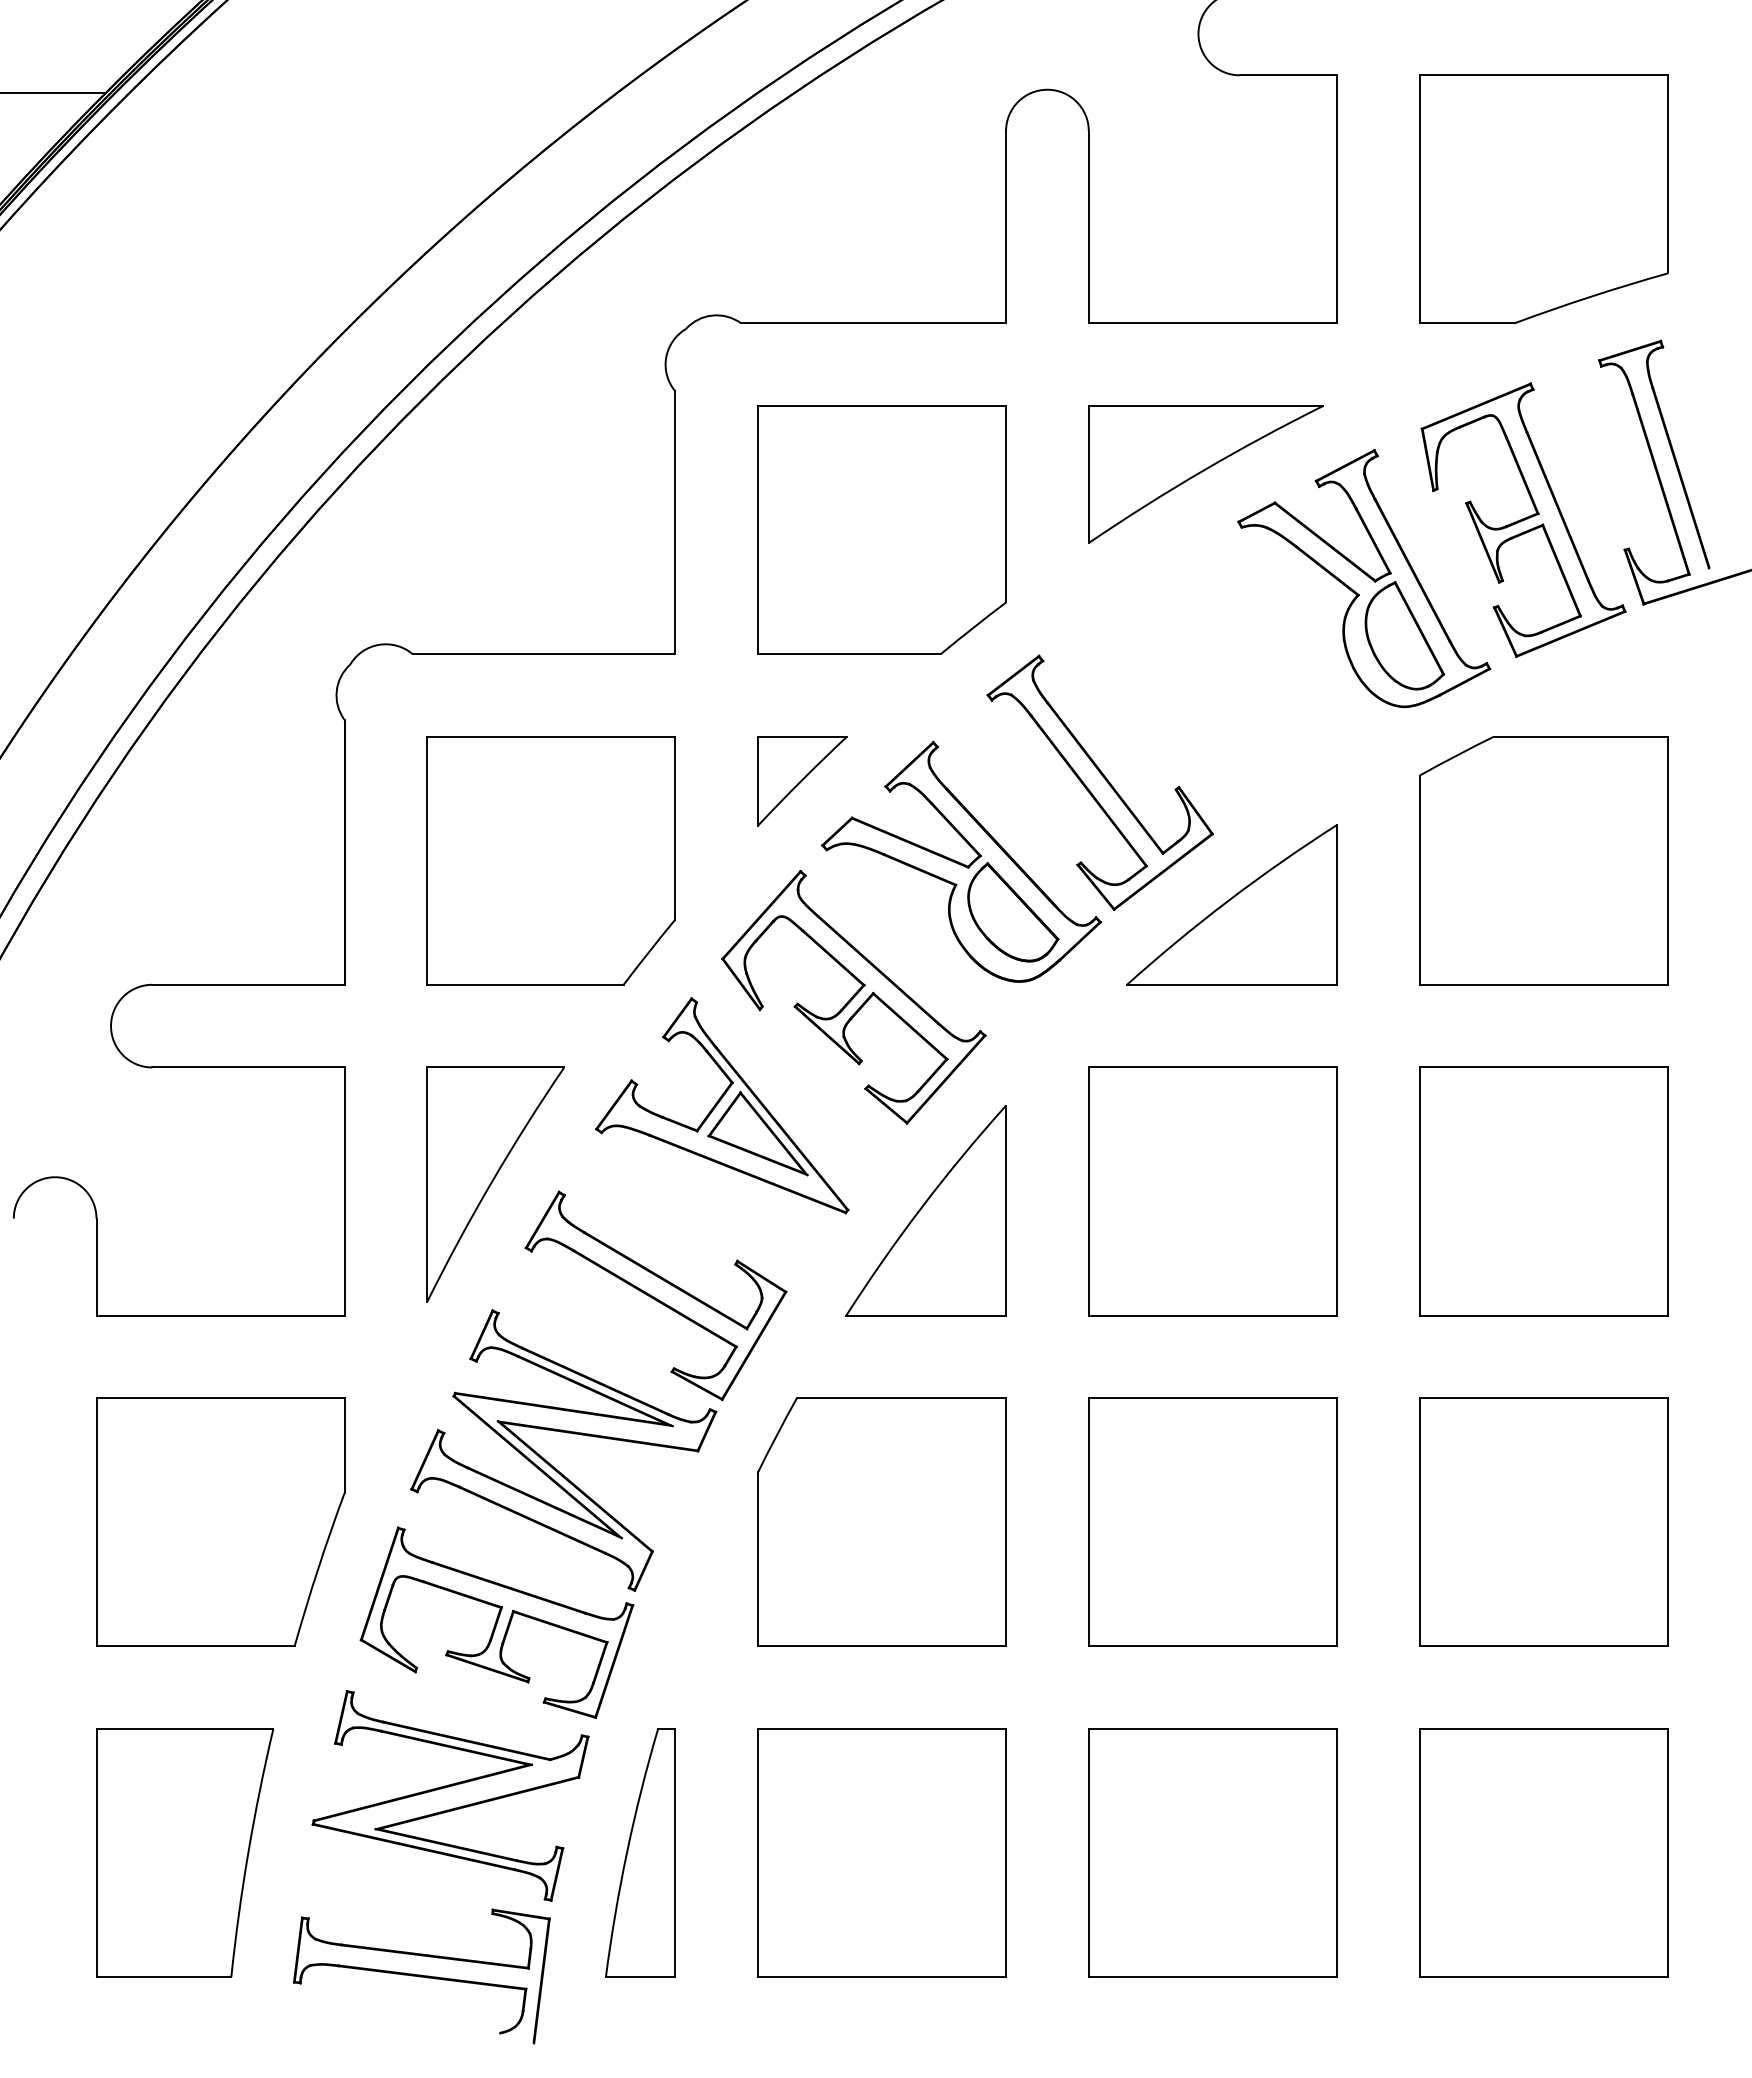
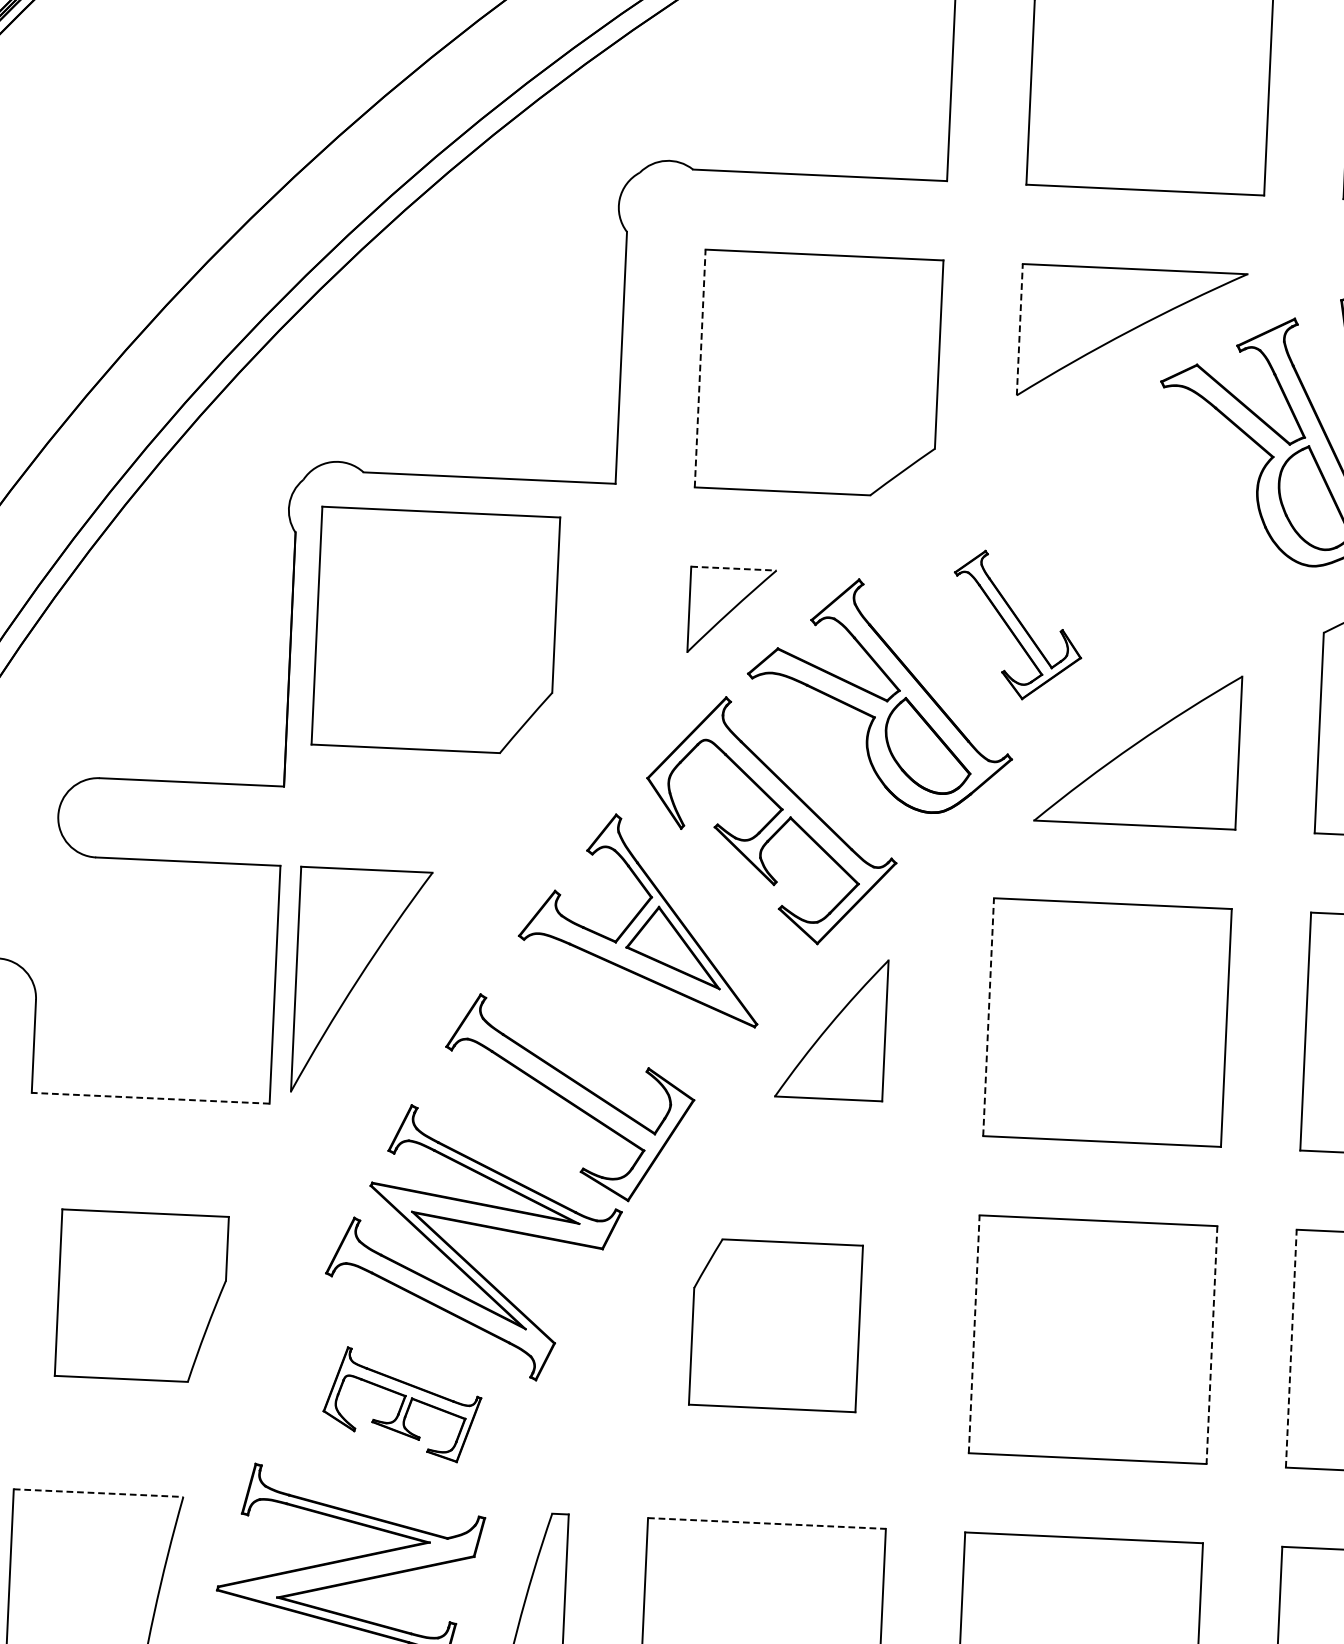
line: (1088, 474) -> (1019, 329), solid -> dashed
line: (757, 530) -> (699, 368), solid -> dashed
line: (802, 736) -> (733, 568), solid -> dashed
part: (1100, 782) -> (1017, 625), size x0.6
part: (550, 860) -> (435, 630), moved
part: (495, 1184) -> (361, 981), moved
line: (1088, 1191) -> (988, 1017), solid -> dashed
part: (925, 1210) -> (831, 1028), size x0.7
line: (220, 1315) -> (150, 1098), solid -> dashed
part: (220, 1521) -> (141, 1295), size x0.7
part: (881, 1521) -> (775, 1324), size x0.7
line: (1088, 1521) -> (973, 1333), solid -> dashed
line: (1419, 1521) -> (1291, 1347), solid -> dashed
line: (1336, 1522) -> (1211, 1345), solid -> dashed
part: (496, 1622) -> (401, 1404), size x0.6
line: (185, 1728) -> (99, 1492), solid -> dashed
line: (882, 1728) -> (767, 1523), solid -> dashed

